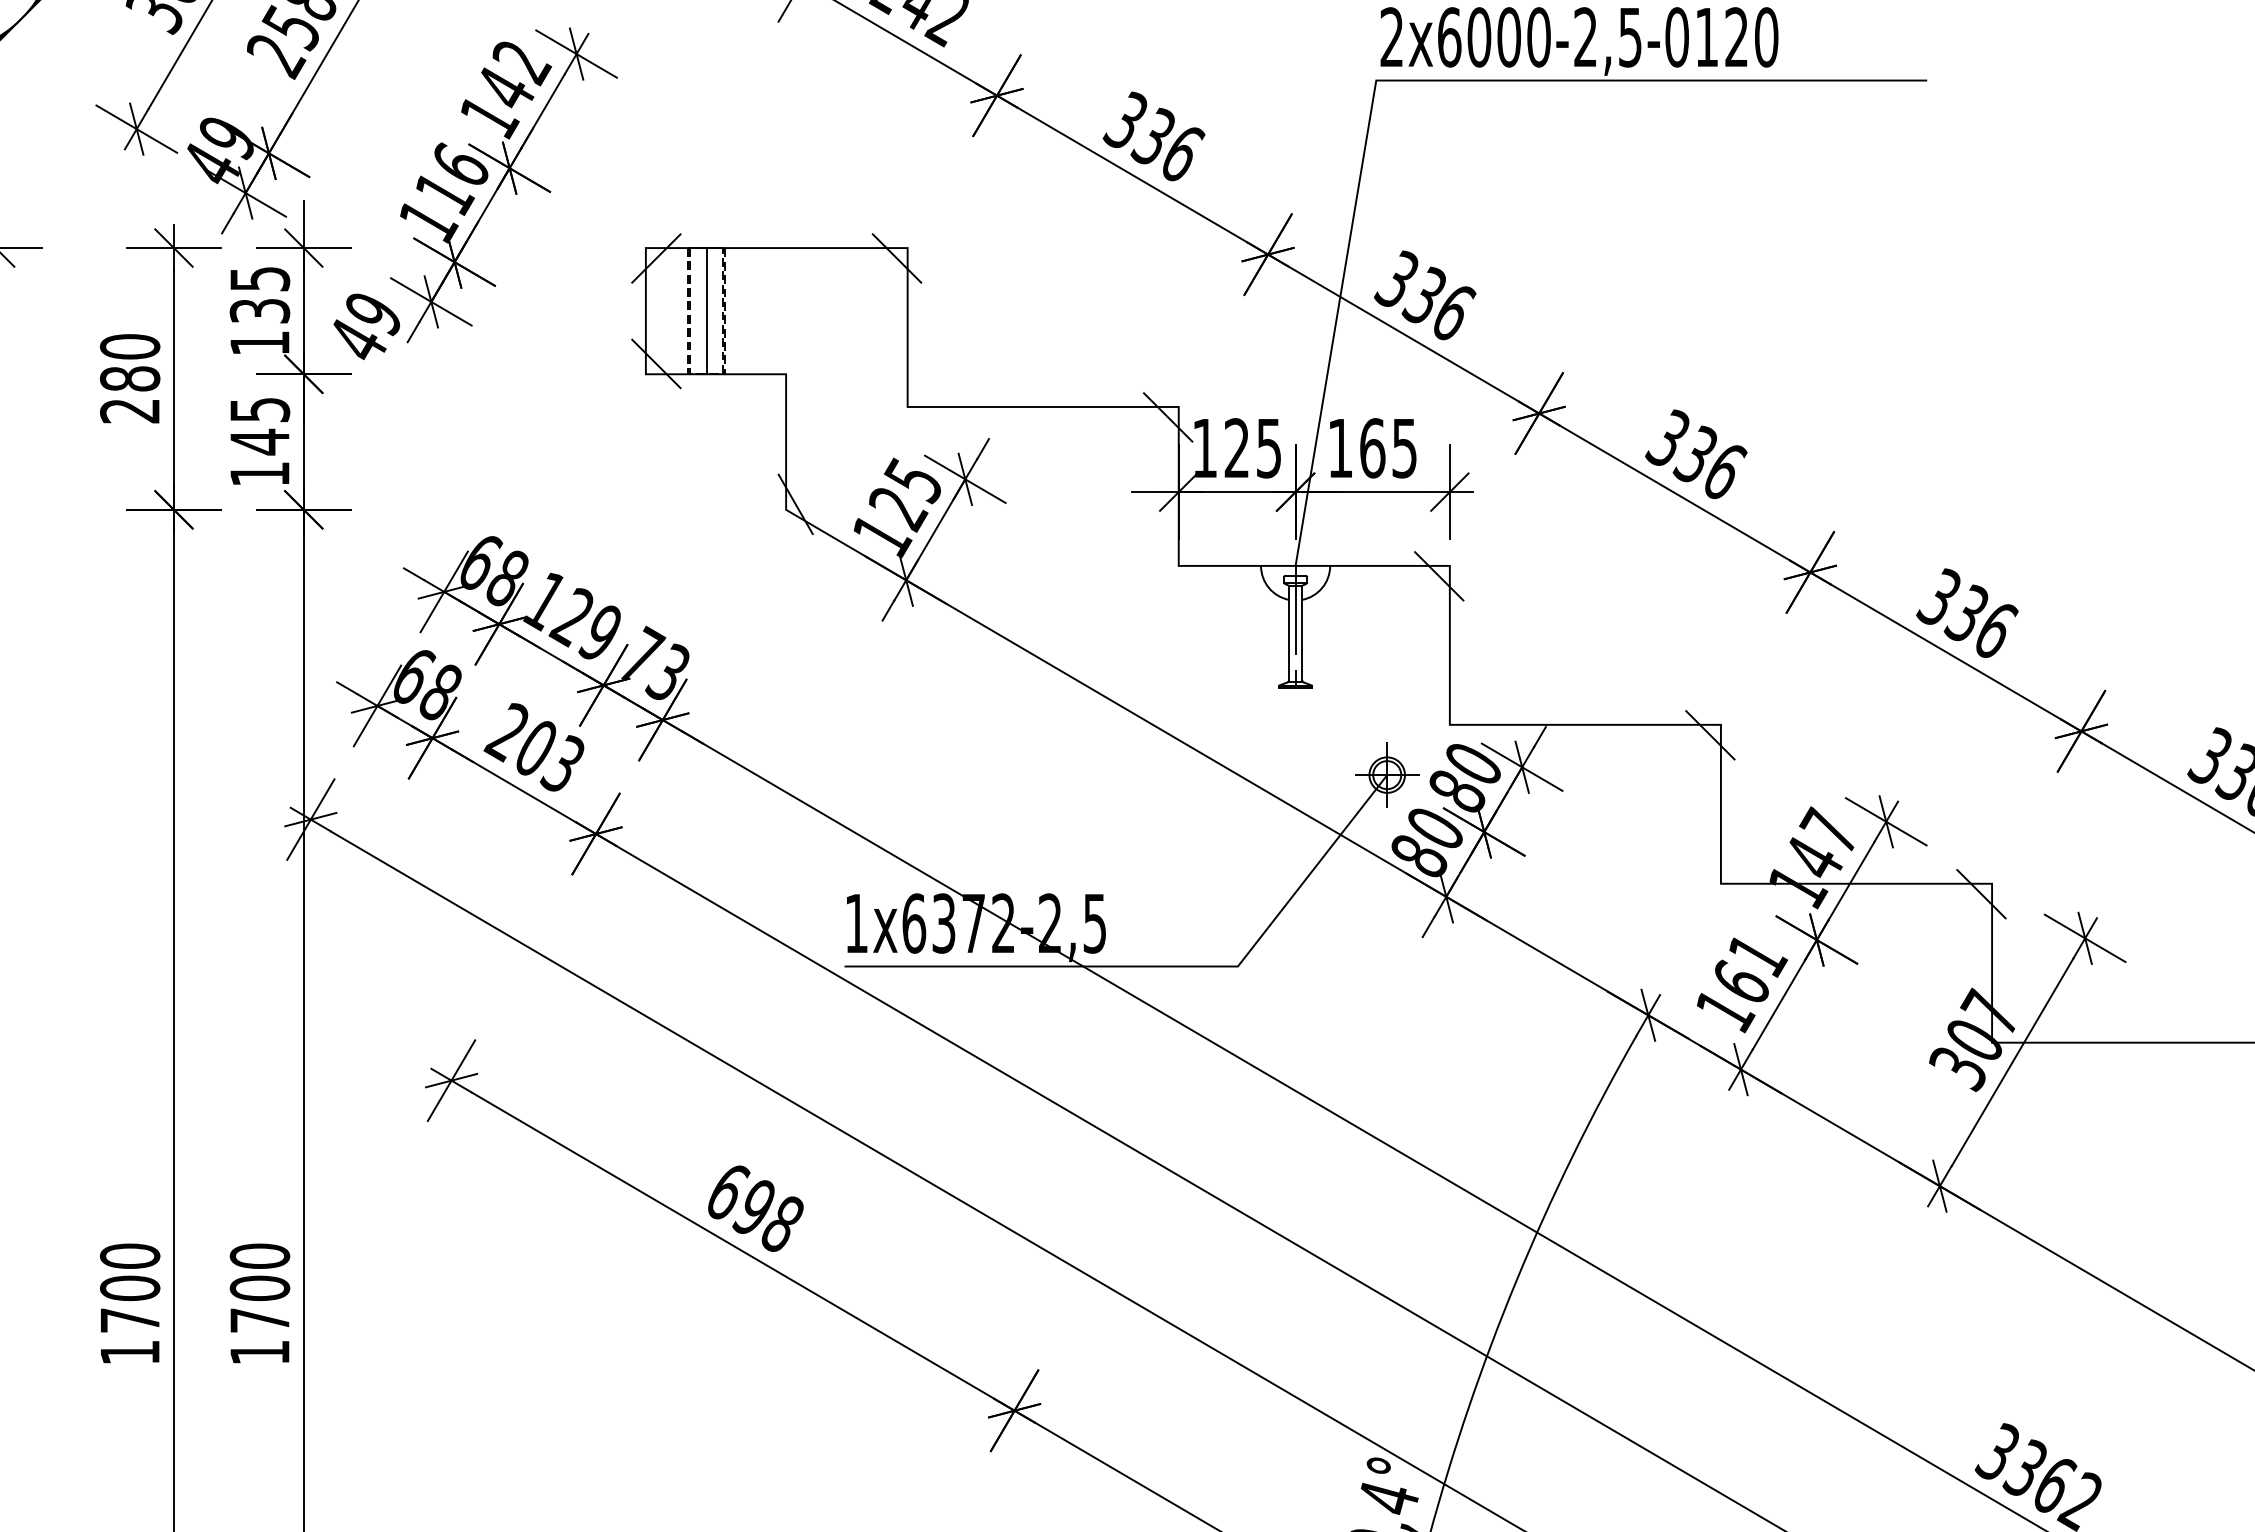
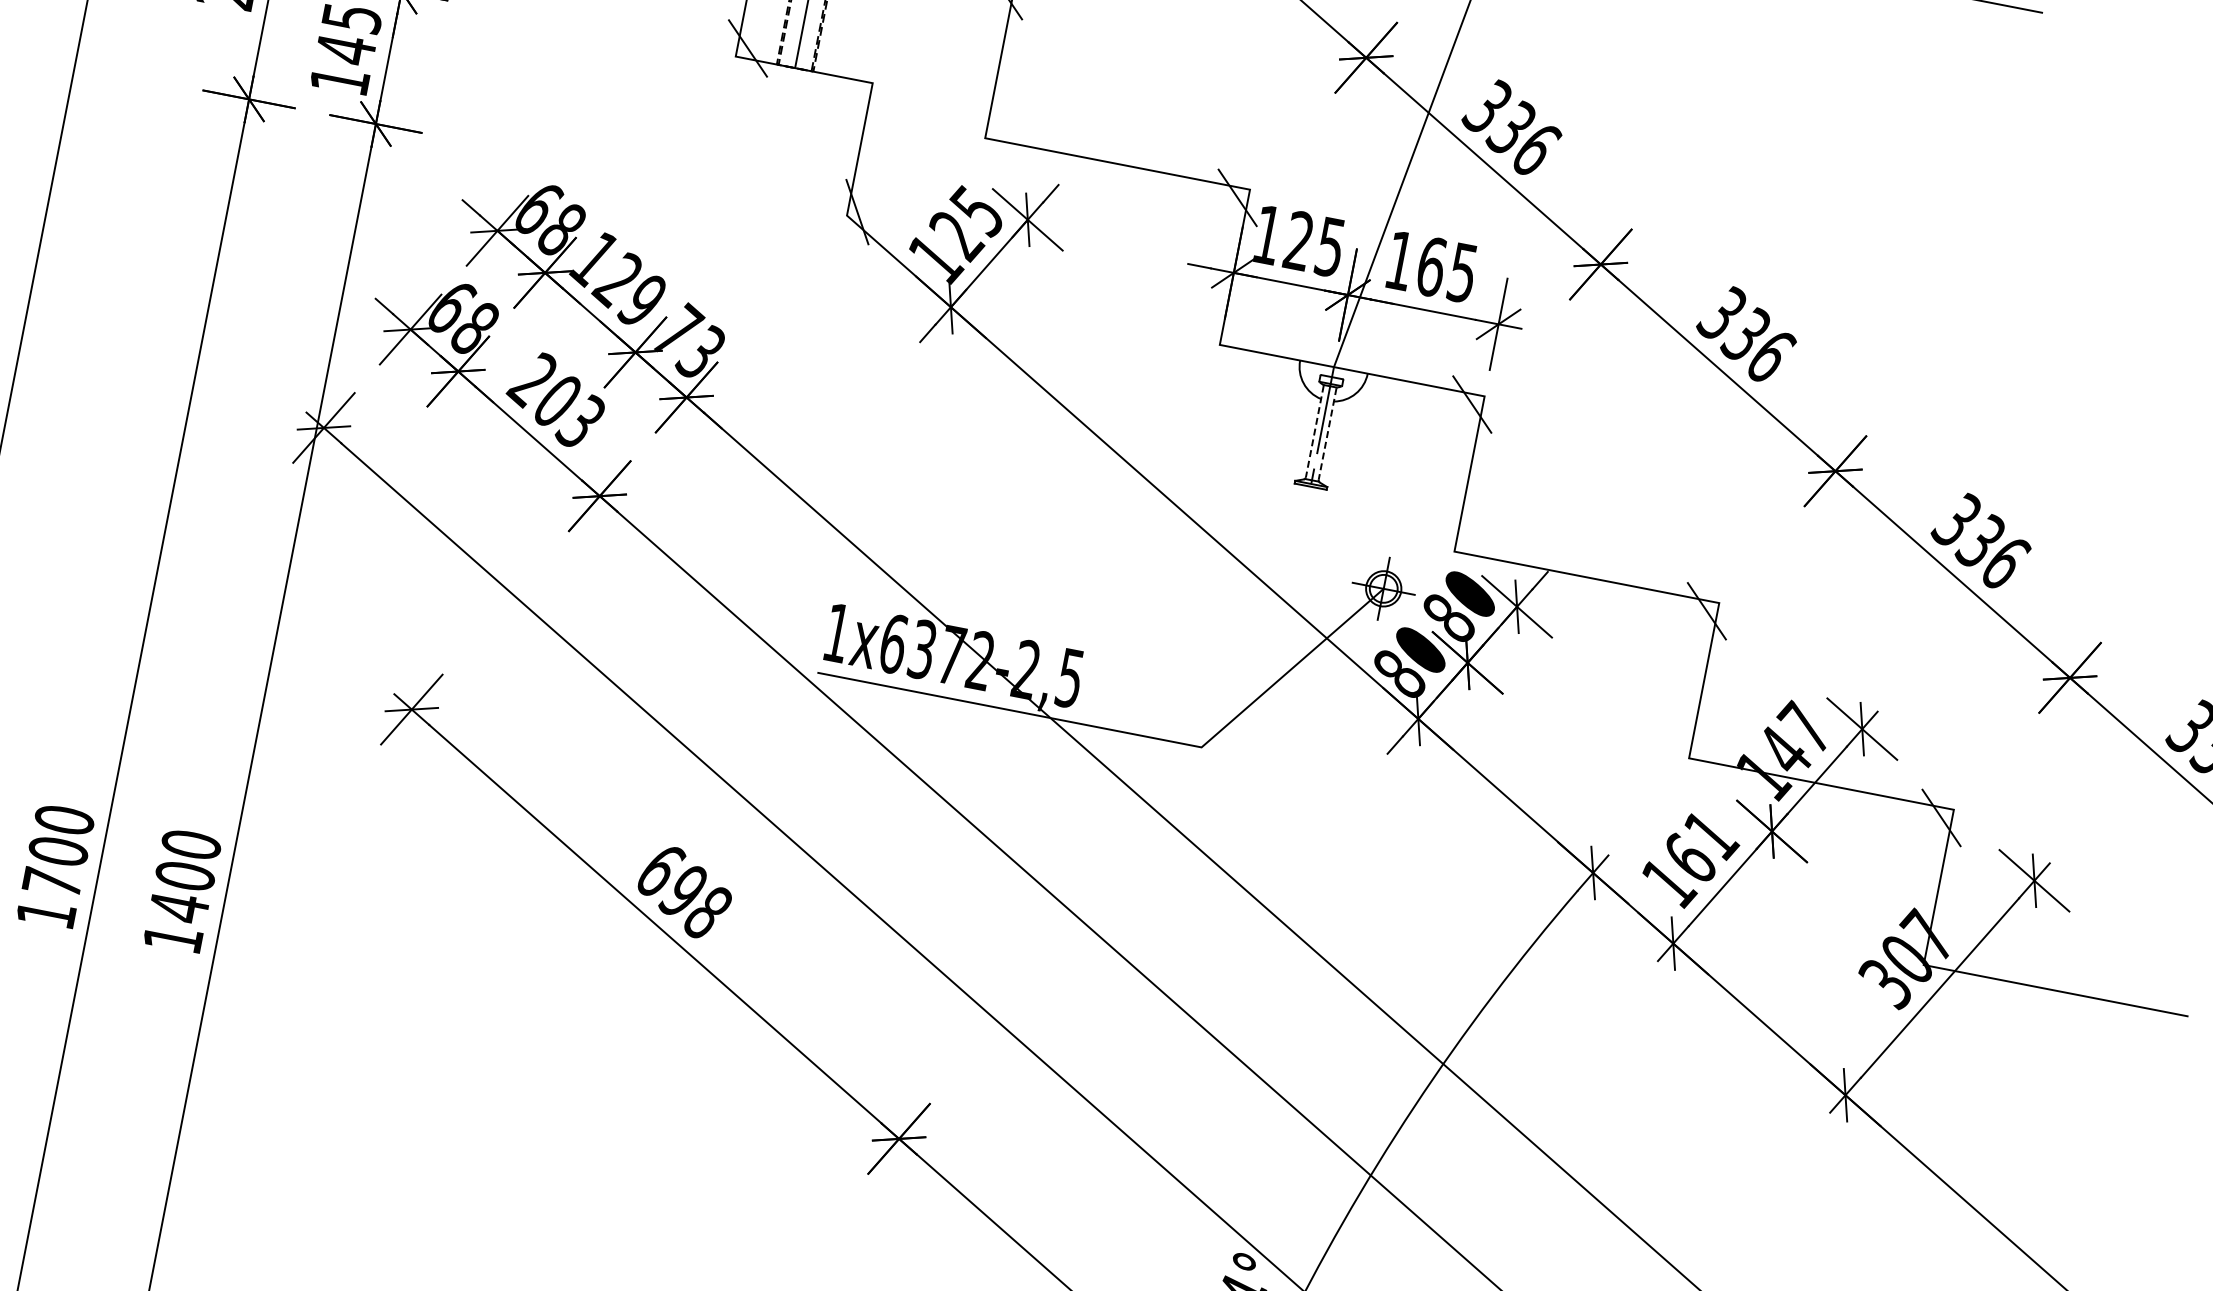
line: (1289, 633) -> (1315, 431), solid -> dashed
line: (1302, 633) -> (1327, 434), solid -> dashed
text: (259, 1320) -> (178, 907), 1700 -> 1400

